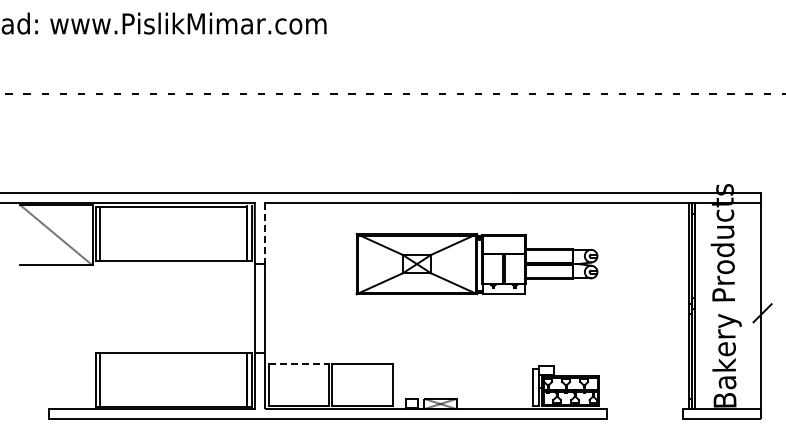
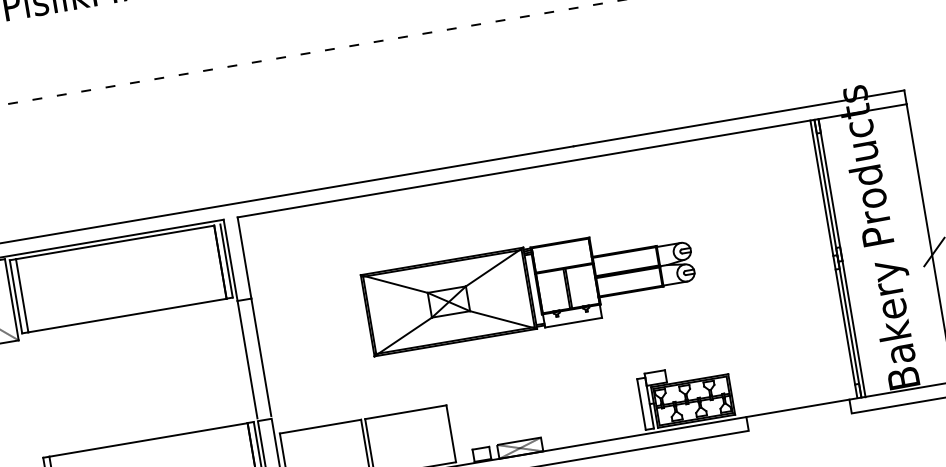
line: (265, 234) -> (245, 259), dashed -> solid
part: (476, 264) -> (529, 288), moved
line: (299, 364) -> (320, 427), dashed -> solid
line: (645, 409) -> (798, 408), added

